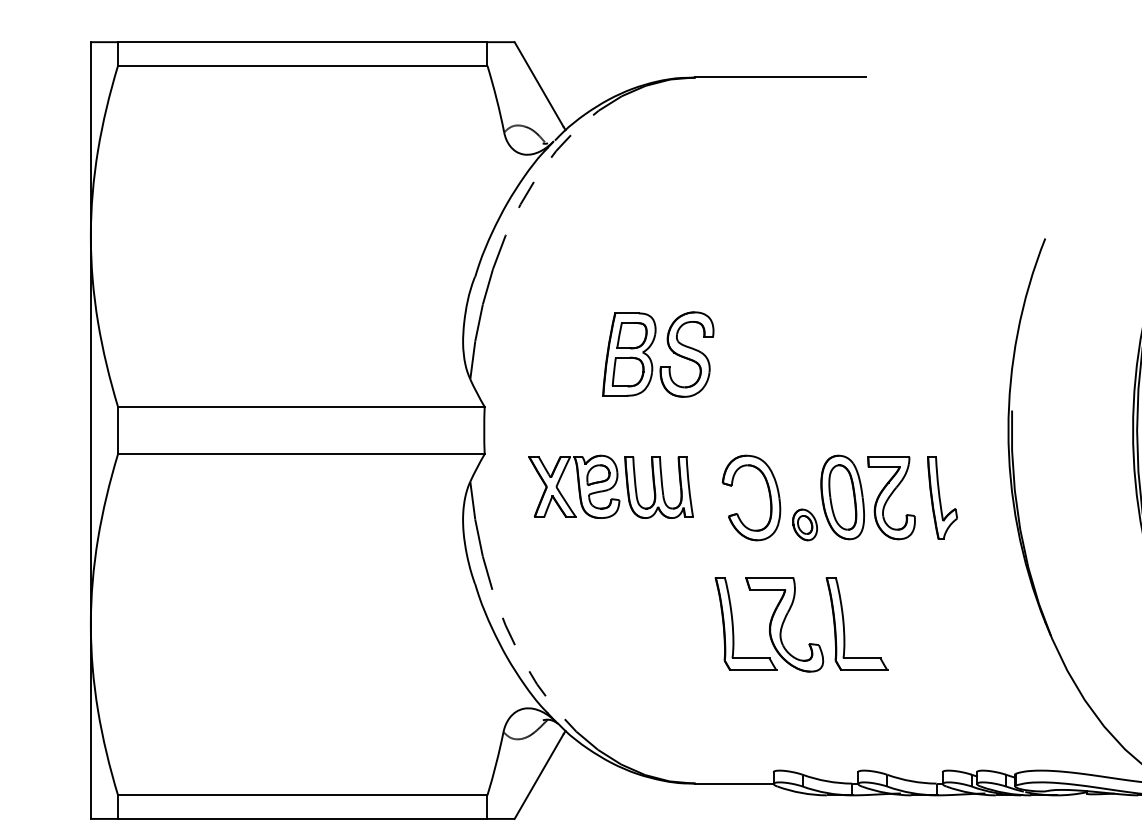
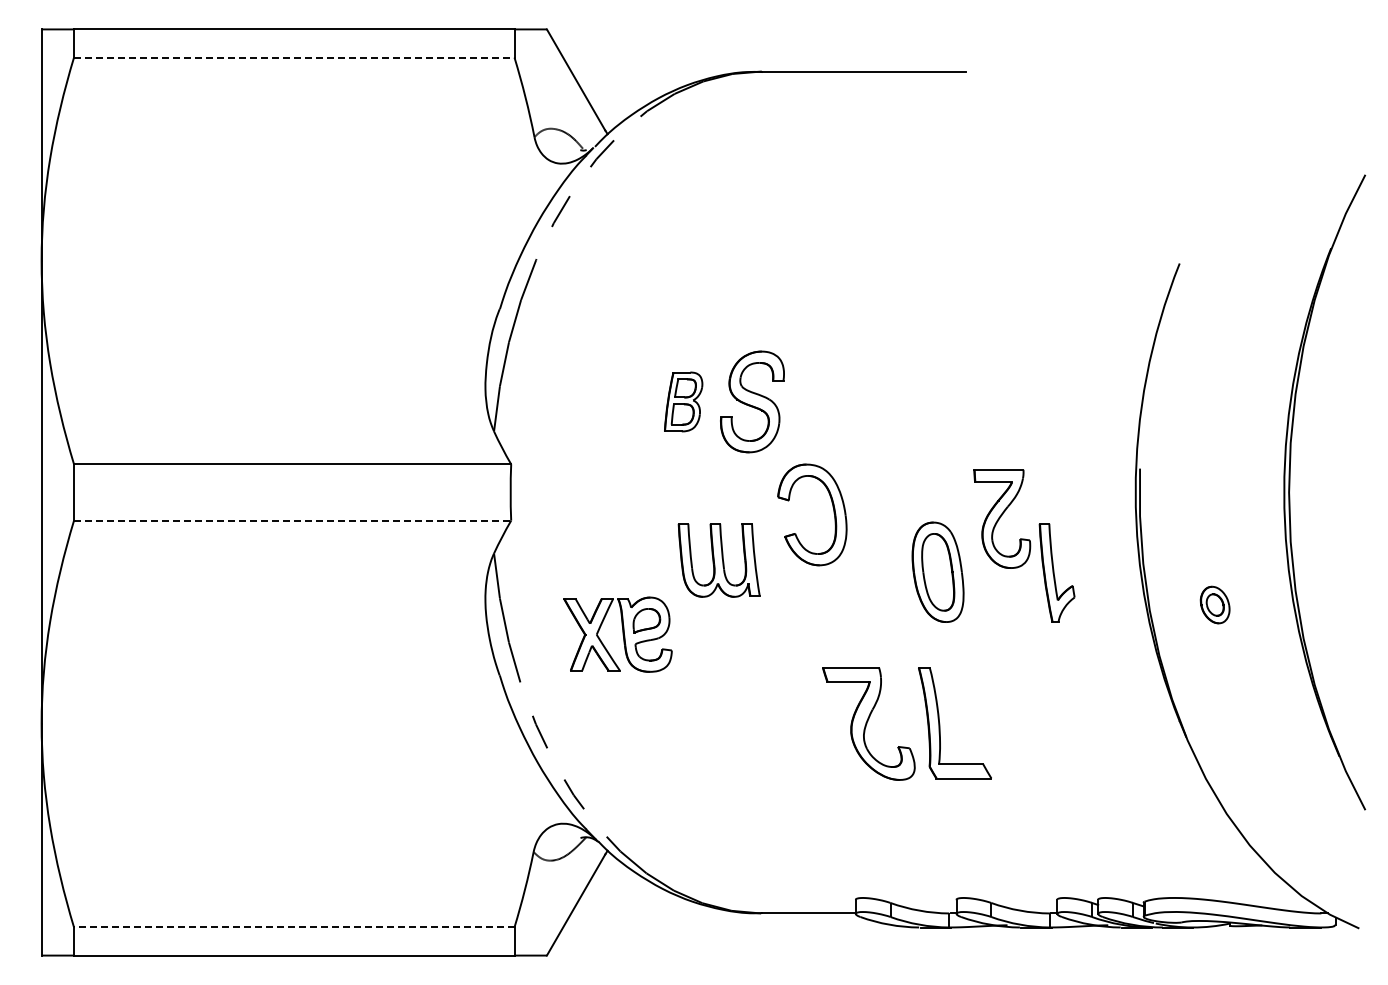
line: (302, 65) -> (294, 57), solid -> dashed
part: (629, 354) -> (683, 401), size x0.6
line: (301, 454) -> (292, 520), solid -> dashed
part: (573, 486) -> (617, 634), moved
part: (769, 496) -> (833, 513), moved
part: (891, 497) -> (1002, 518), moved
part: (804, 524) -> (1214, 604), moved
part: (734, 627) -> (808, 727), removed
line: (302, 795) -> (293, 927), solid -> dashed

